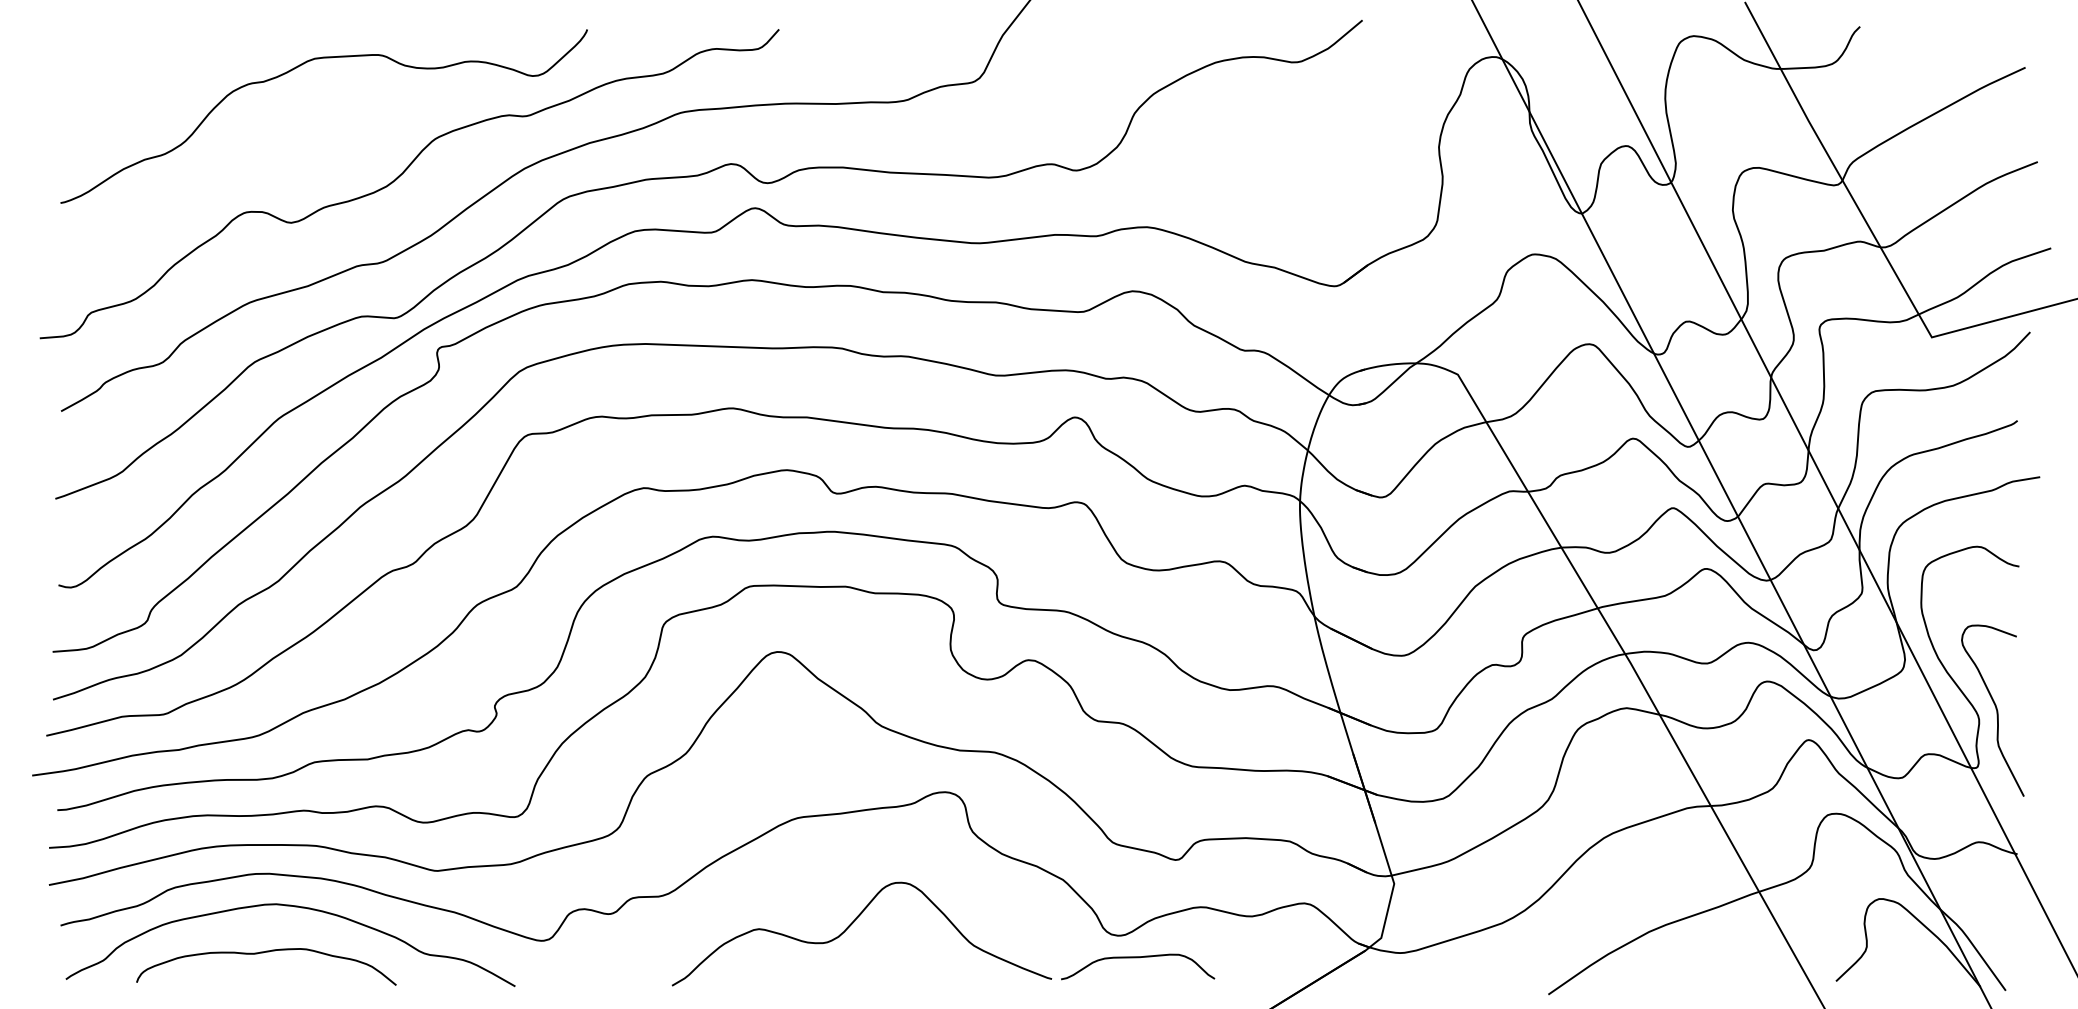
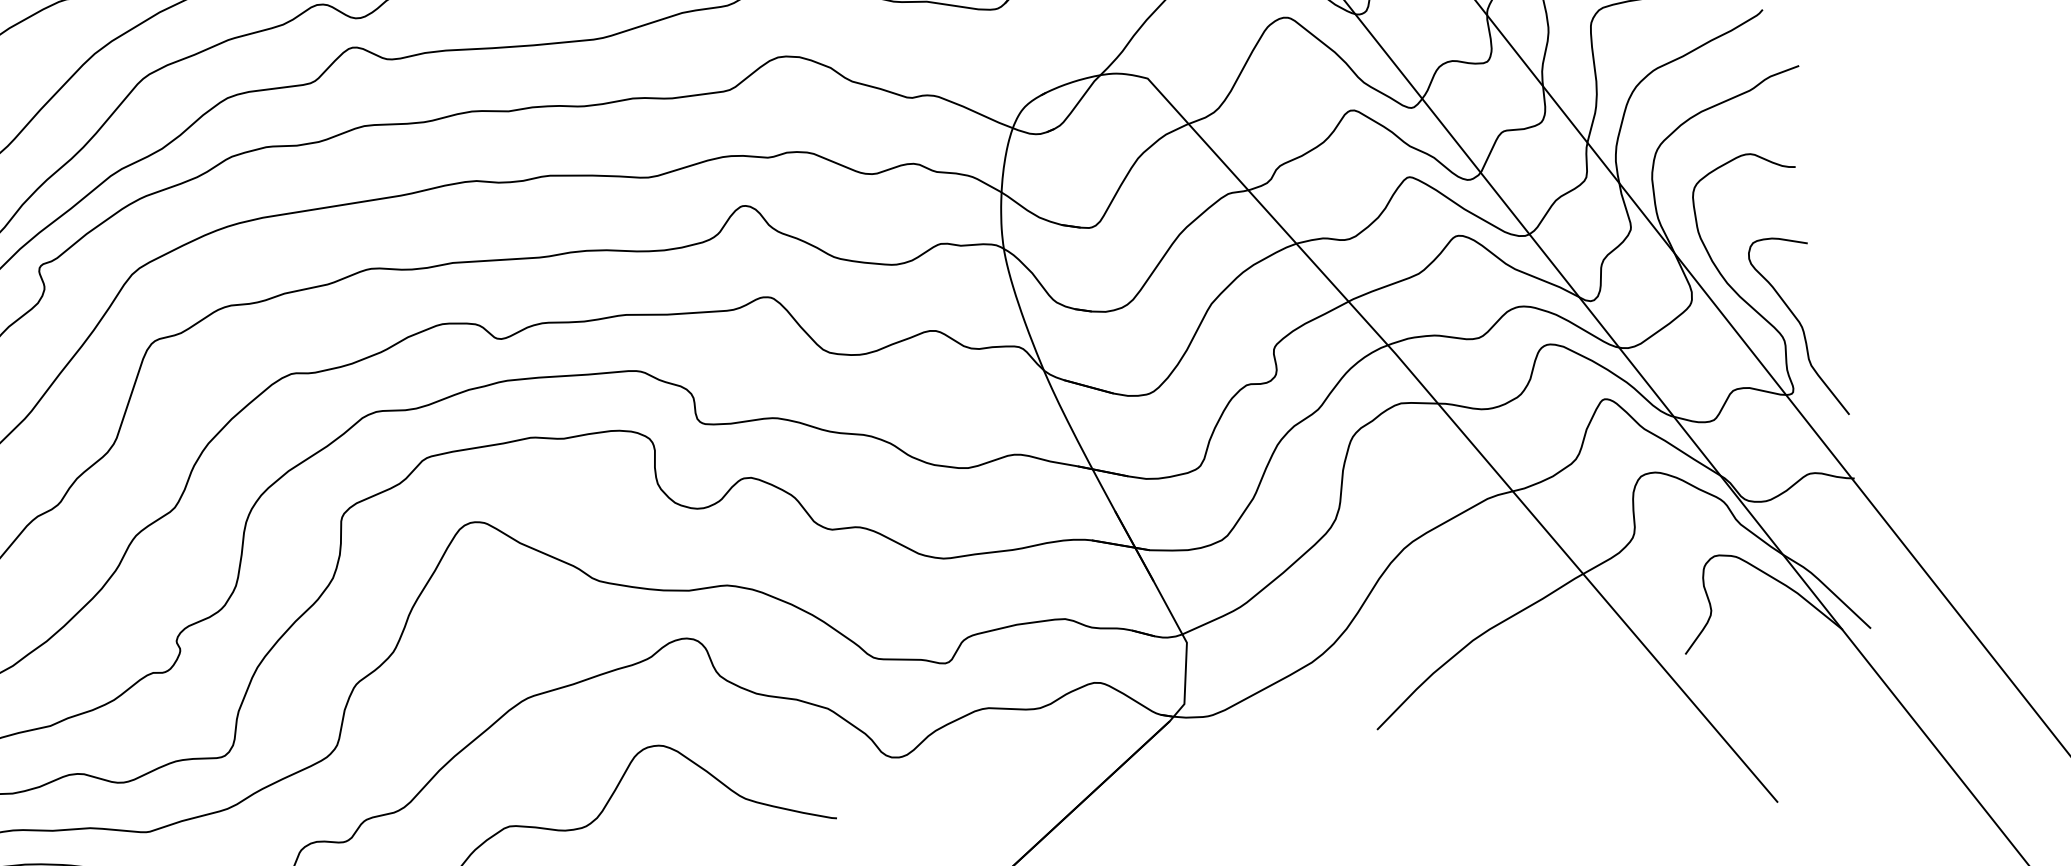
curve: (1138, 958) -> (926, 777), removed

